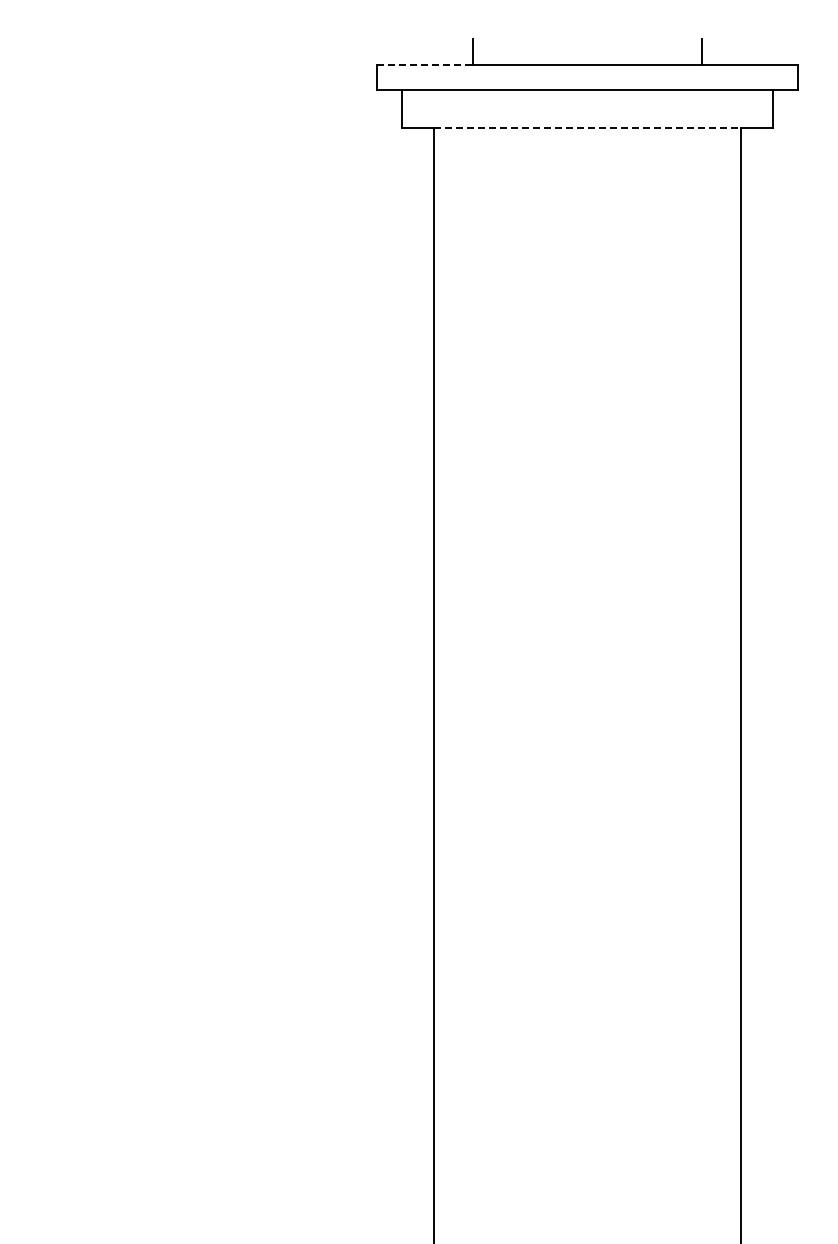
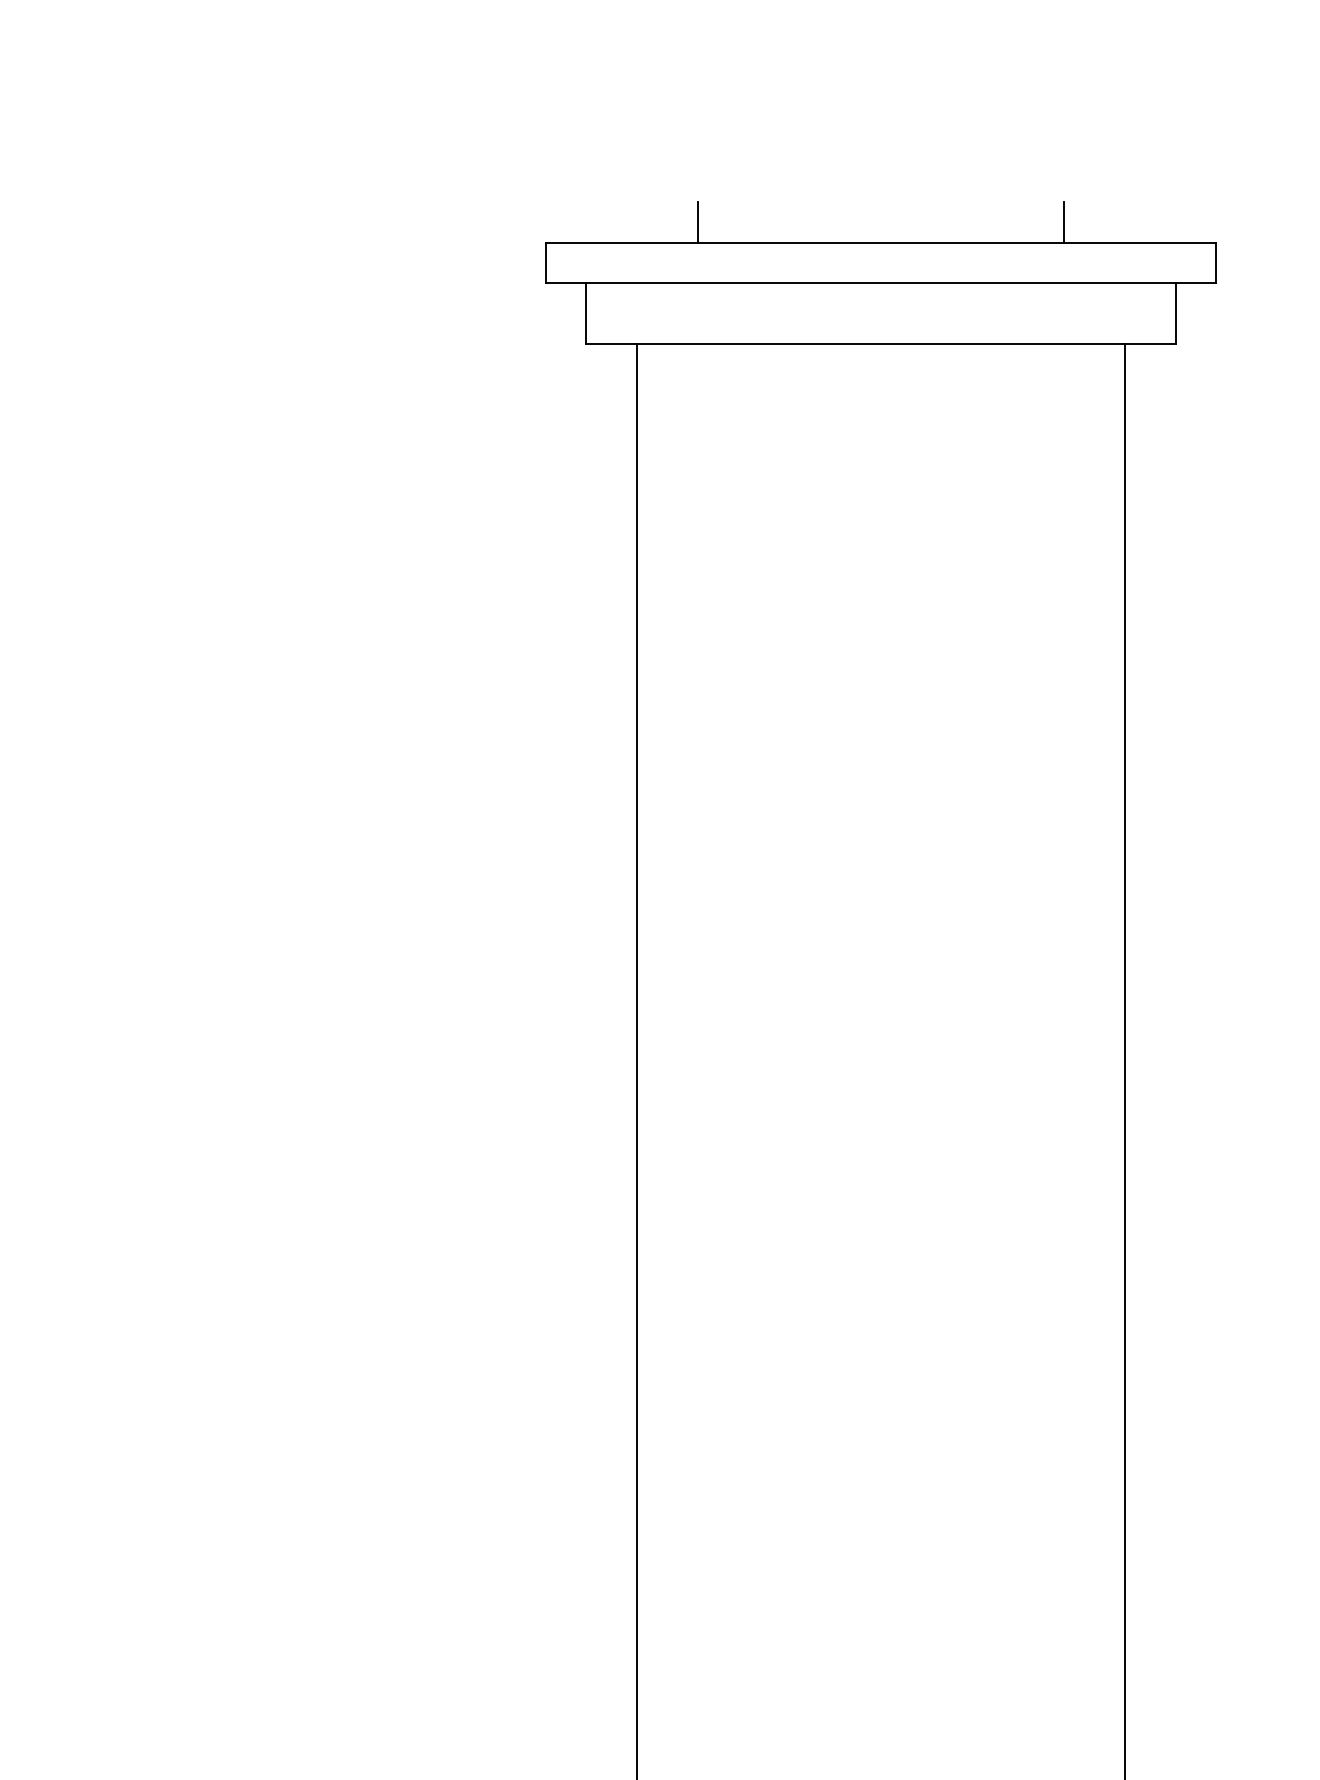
line: (424, 64) -> (621, 242), dashed -> solid
line: (588, 128) -> (882, 344), dashed -> solid

